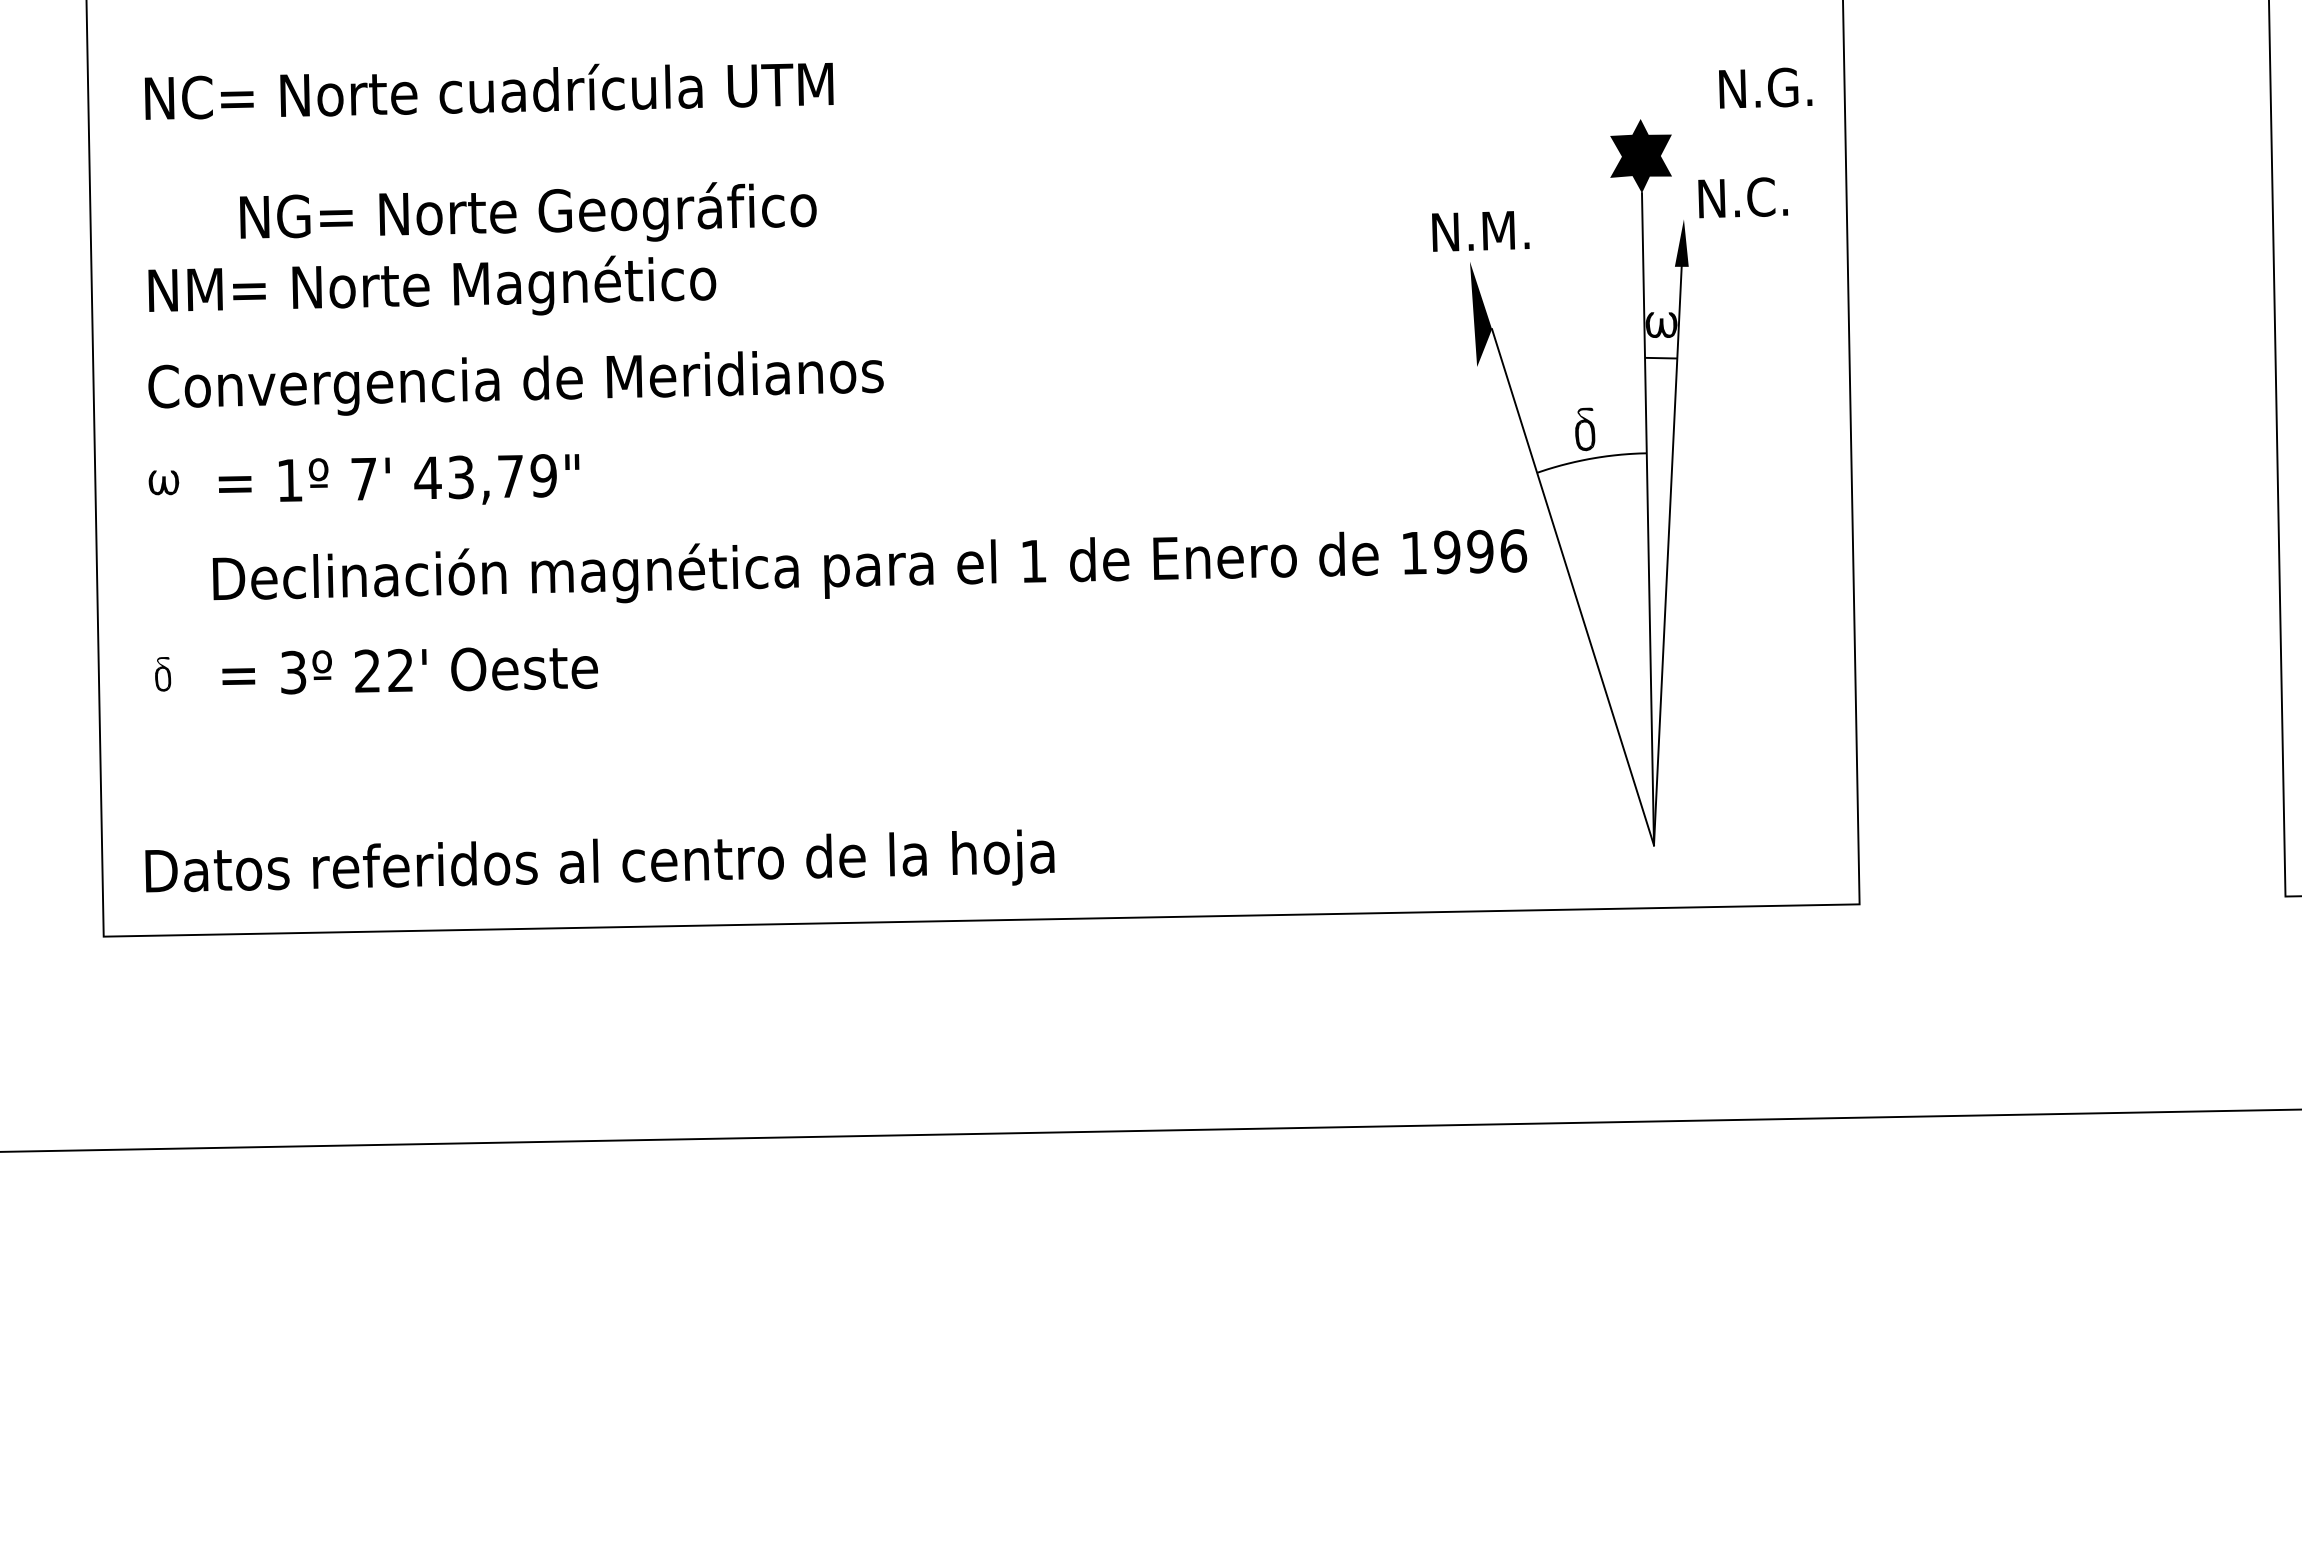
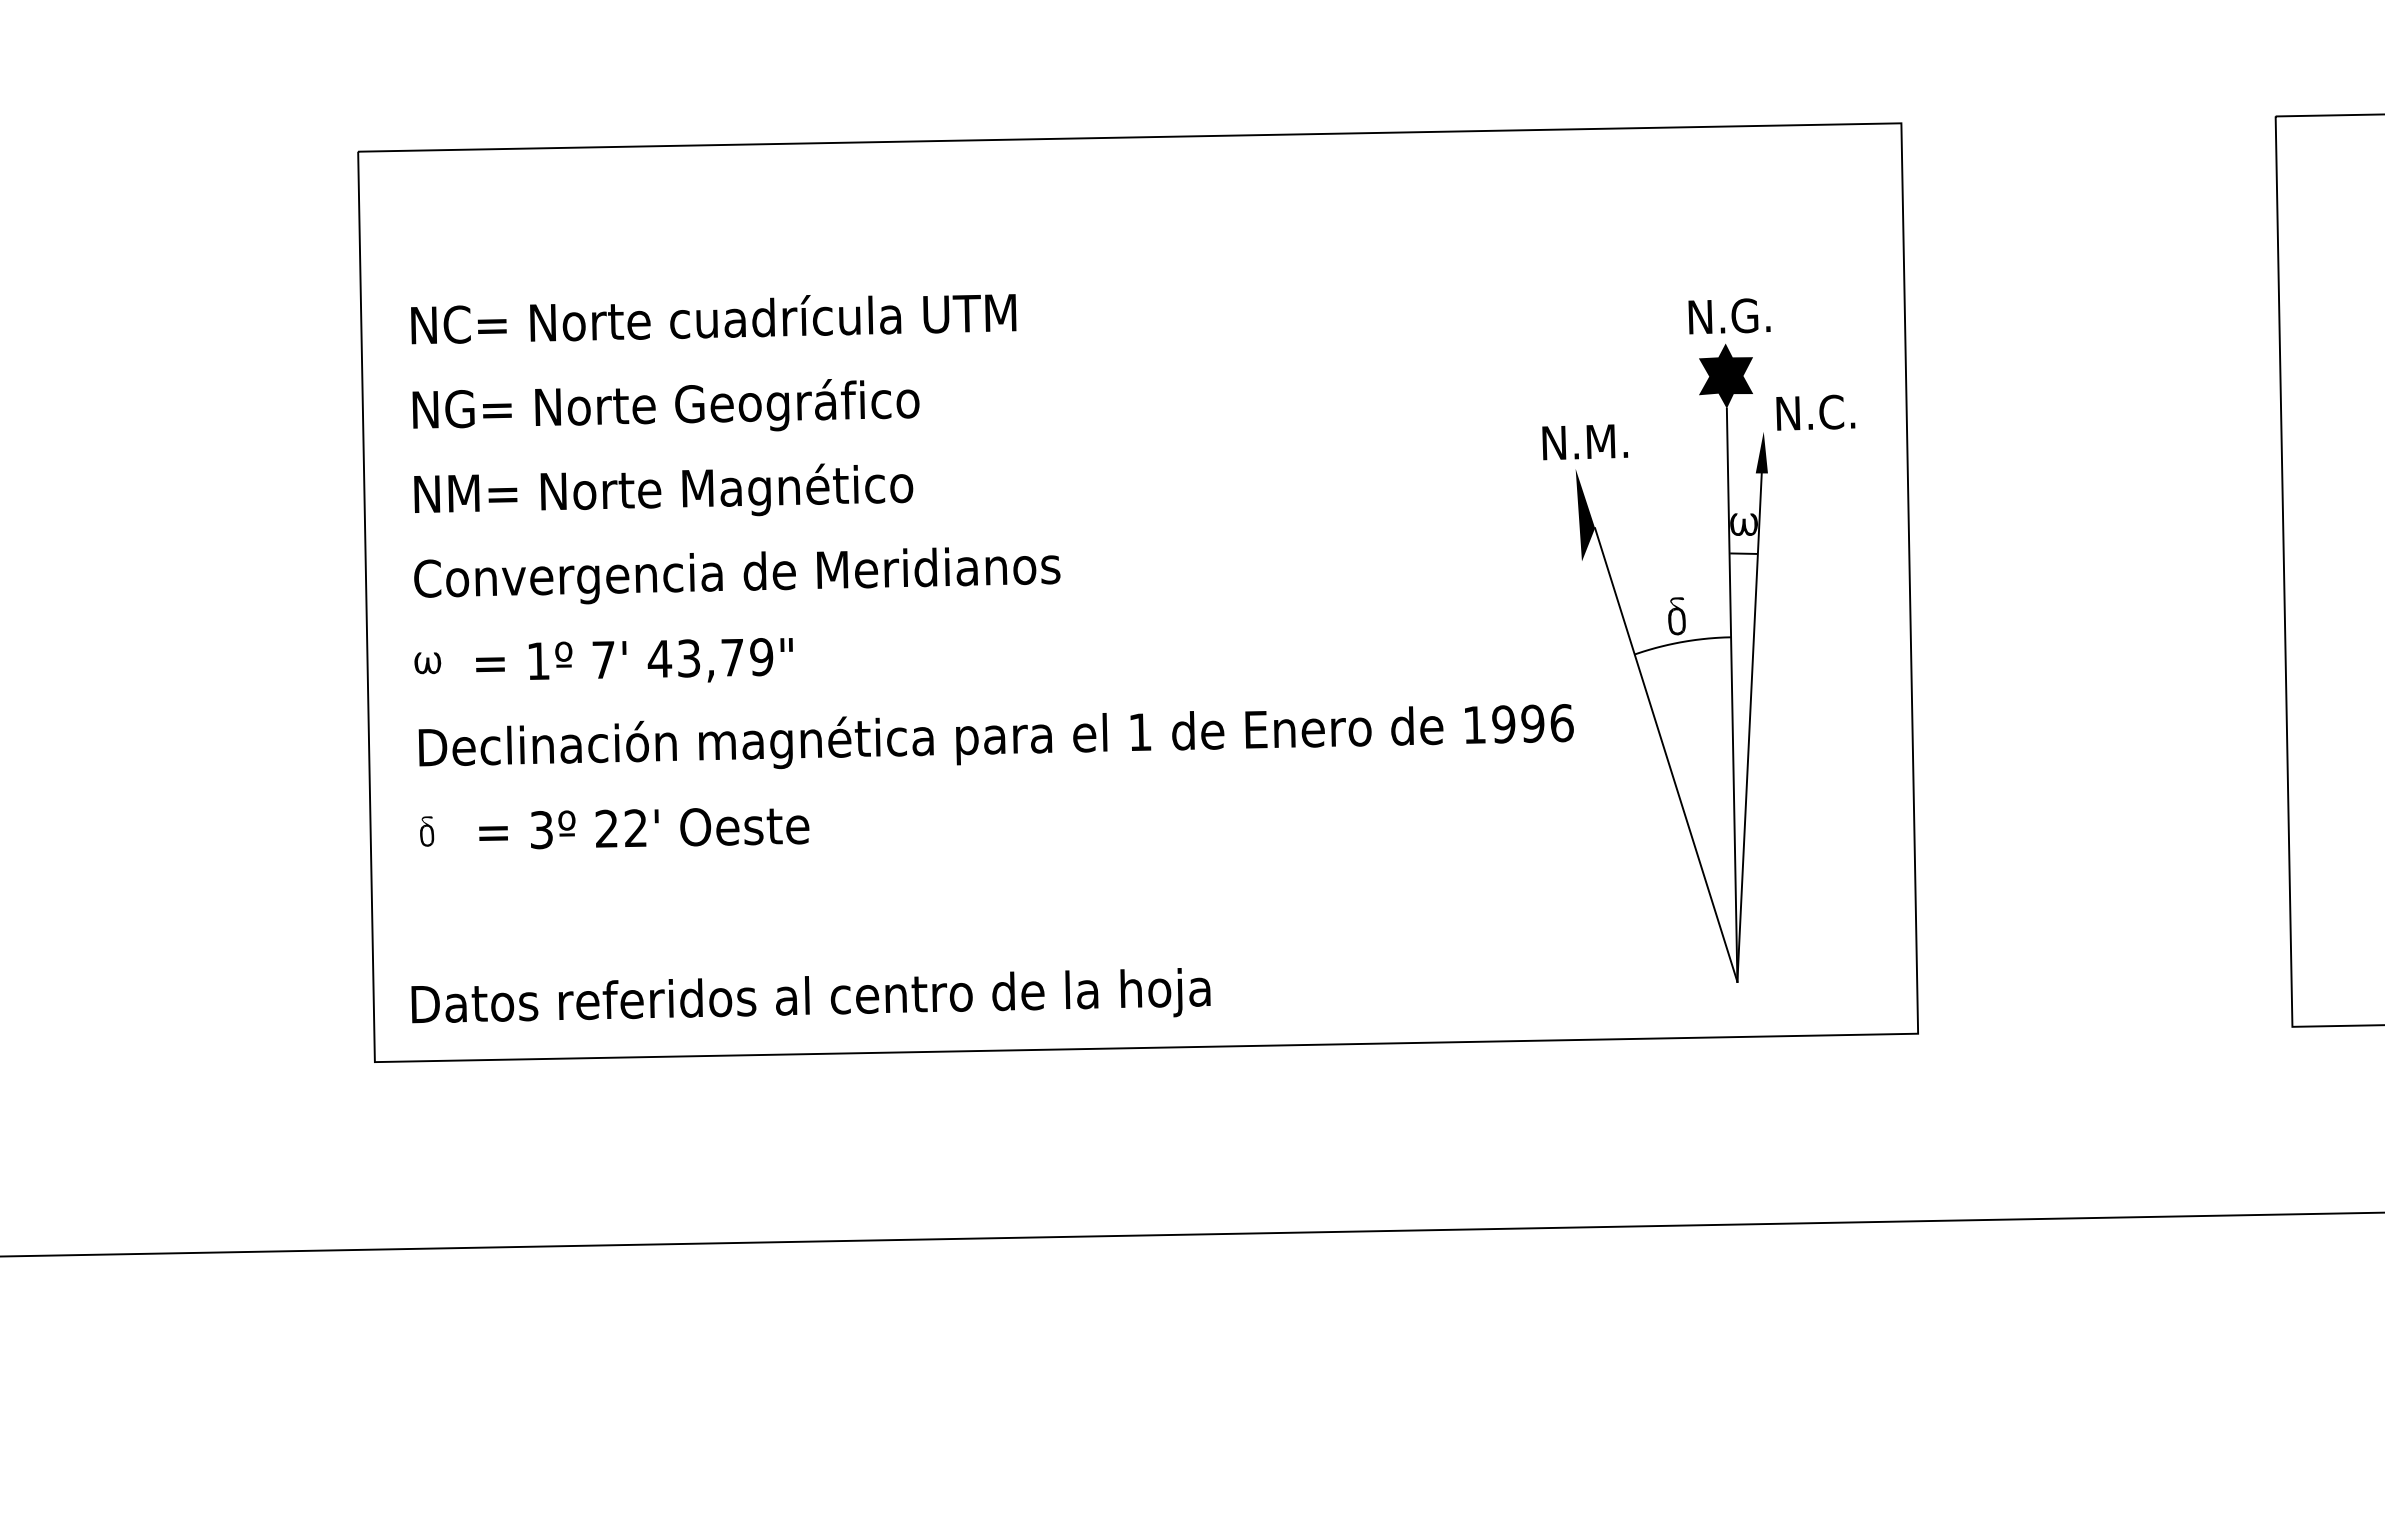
text: (1765, 88) -> (1729, 316), moved
text: (527, 212) -> (665, 405), moved
text: (869, 566) -> (995, 736), moved

